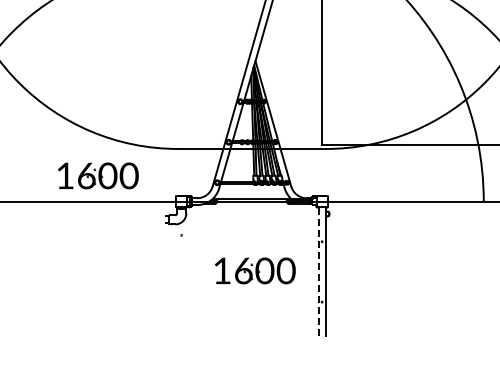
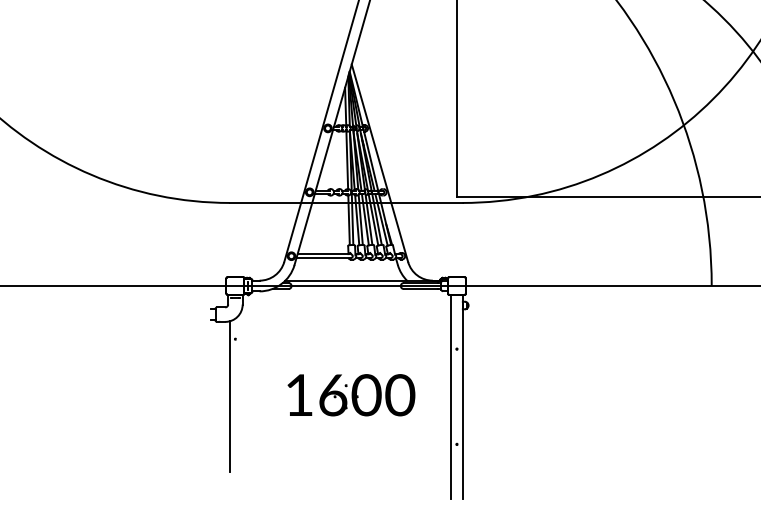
part: (98, 175) -> (104, 244), removed
line: (178, 271) -> (230, 396), added
line: (318, 271) -> (451, 396), dashed -> solid

